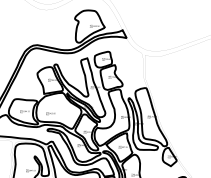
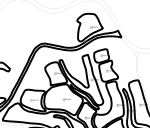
text: (50, 113) -> (66, 99), moved

